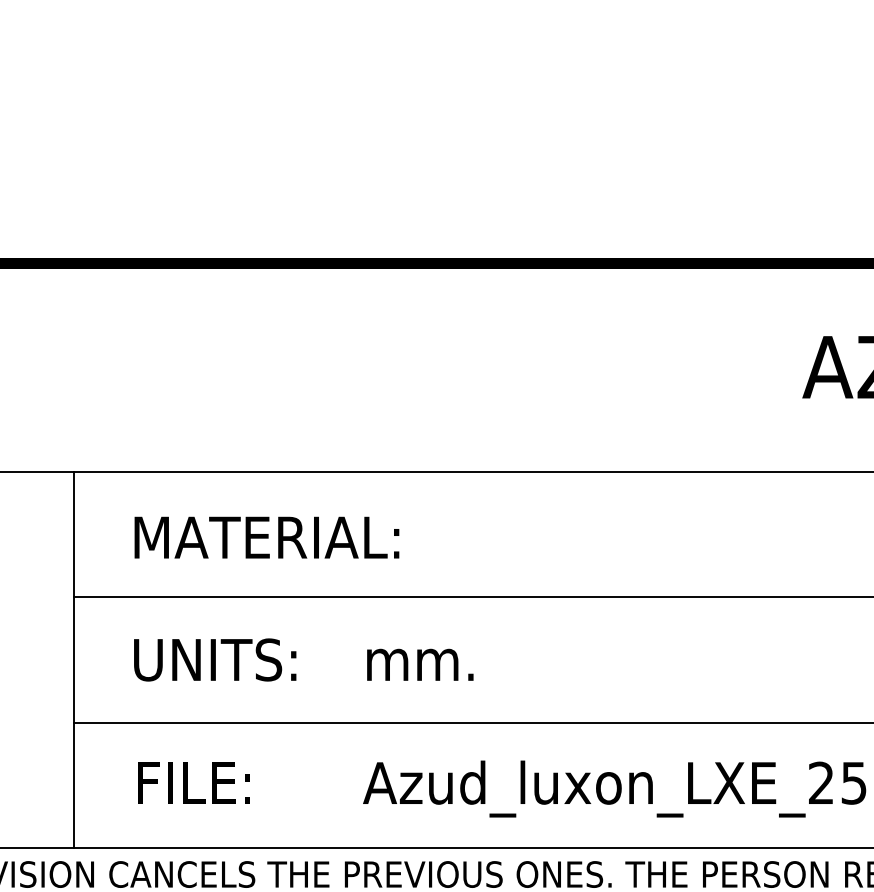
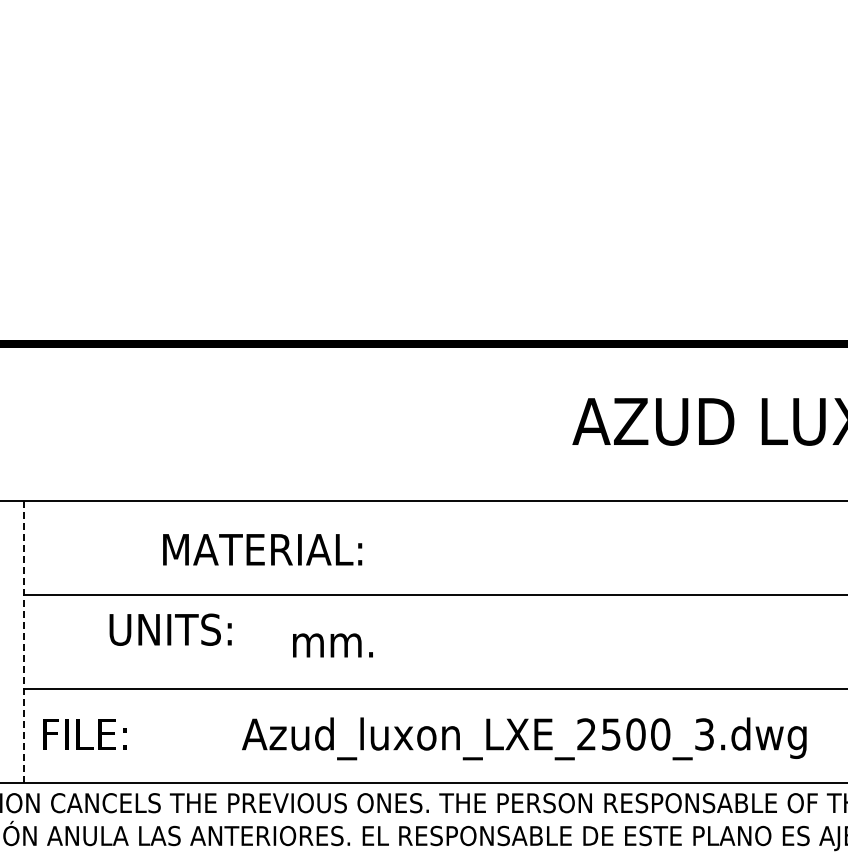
text: (266, 537) -> (262, 549), moved
text: (214, 659) -> (170, 629), moved
line: (74, 660) -> (24, 642), solid -> dashed
text: (419, 664) -> (332, 645), moved
text: (193, 783) -> (84, 734), moved

